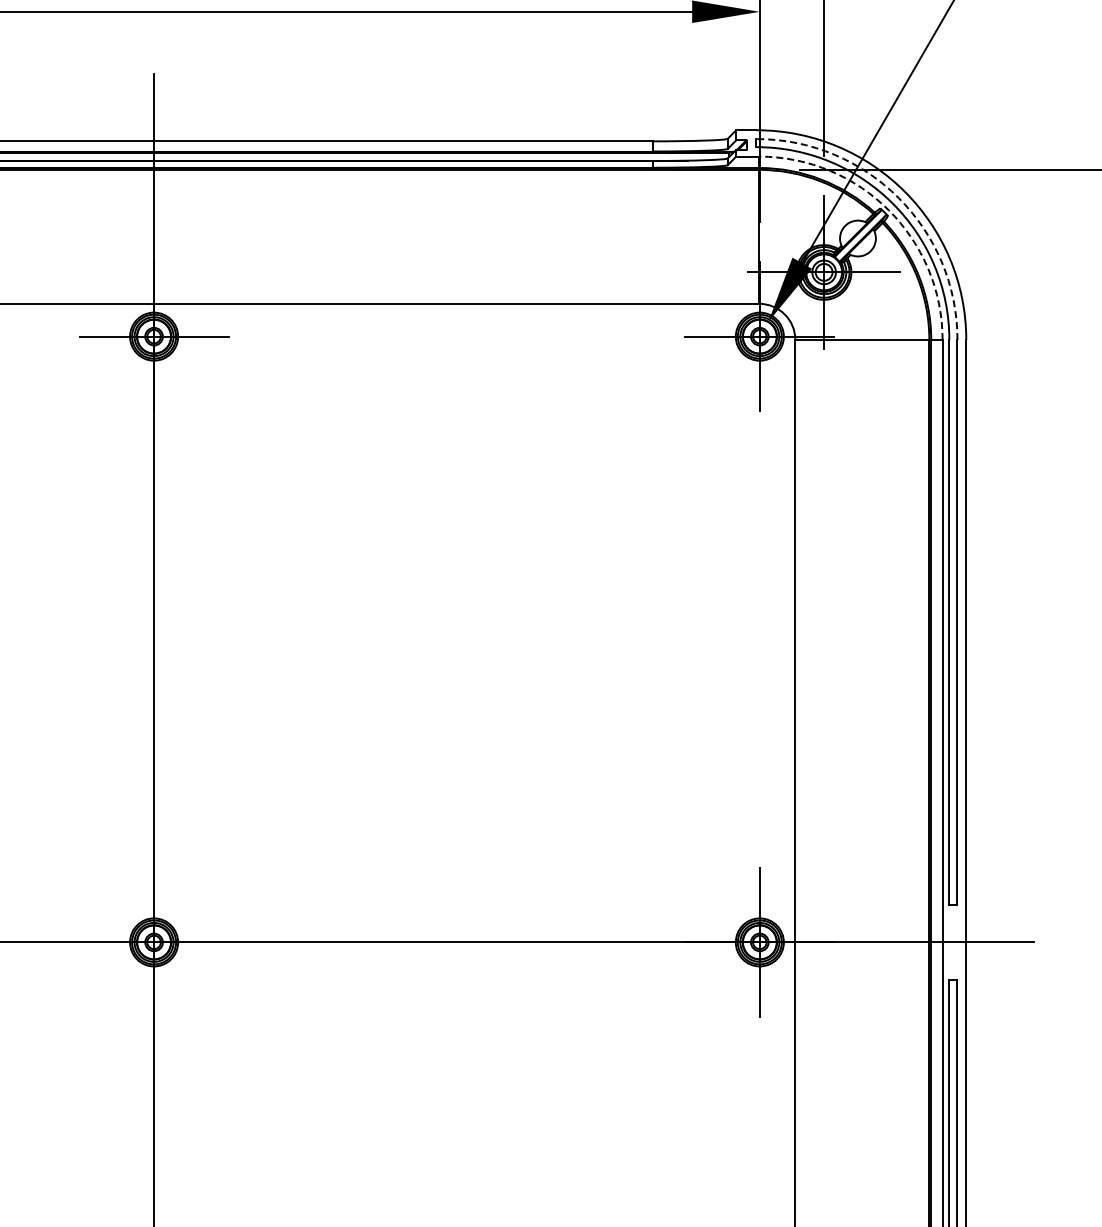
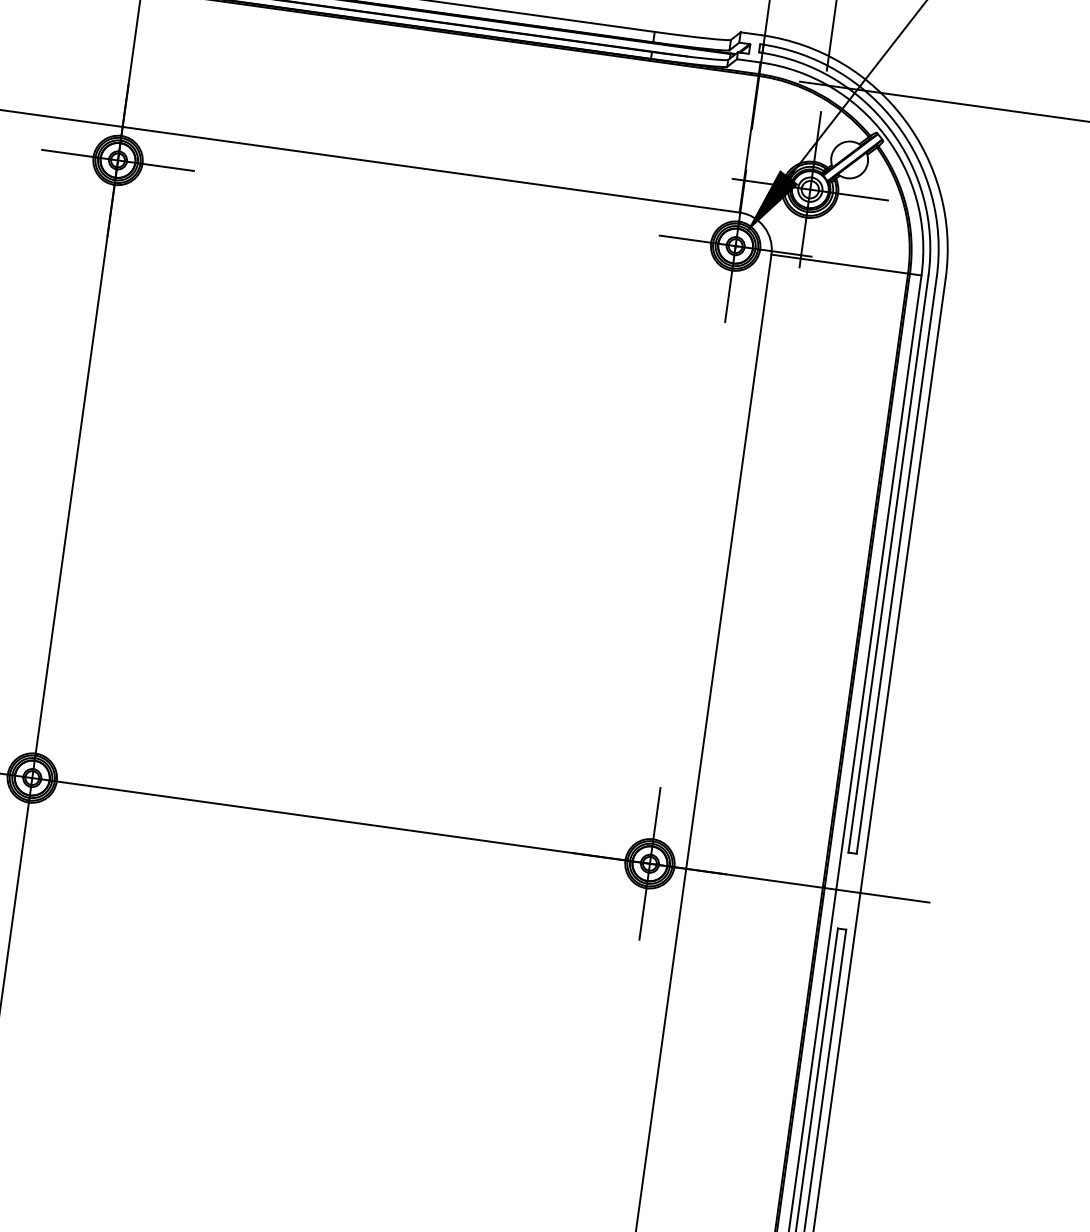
arc: (898, 197) -> (896, 123), dashed -> solid
arc: (888, 210) -> (884, 135), dashed -> solid

